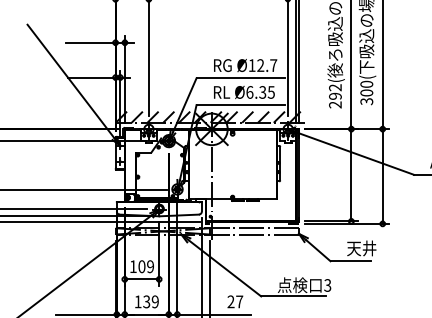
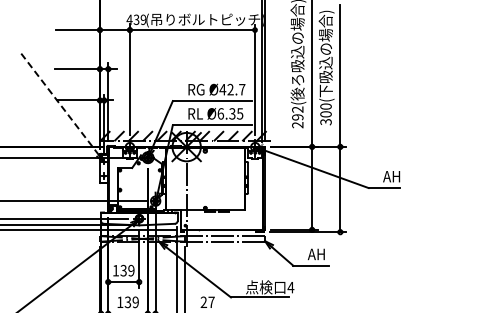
text: (251, 65) -> (222, 89), Ø12.7 -> Ø42.7
line: (70, 80) -> (59, 103), solid -> dashed
text: (360, 248) -> (320, 254), 天井 -> AH
text: (141, 266) -> (123, 270), 109 -> 139
text: (327, 285) -> (290, 287), 3 -> 4

